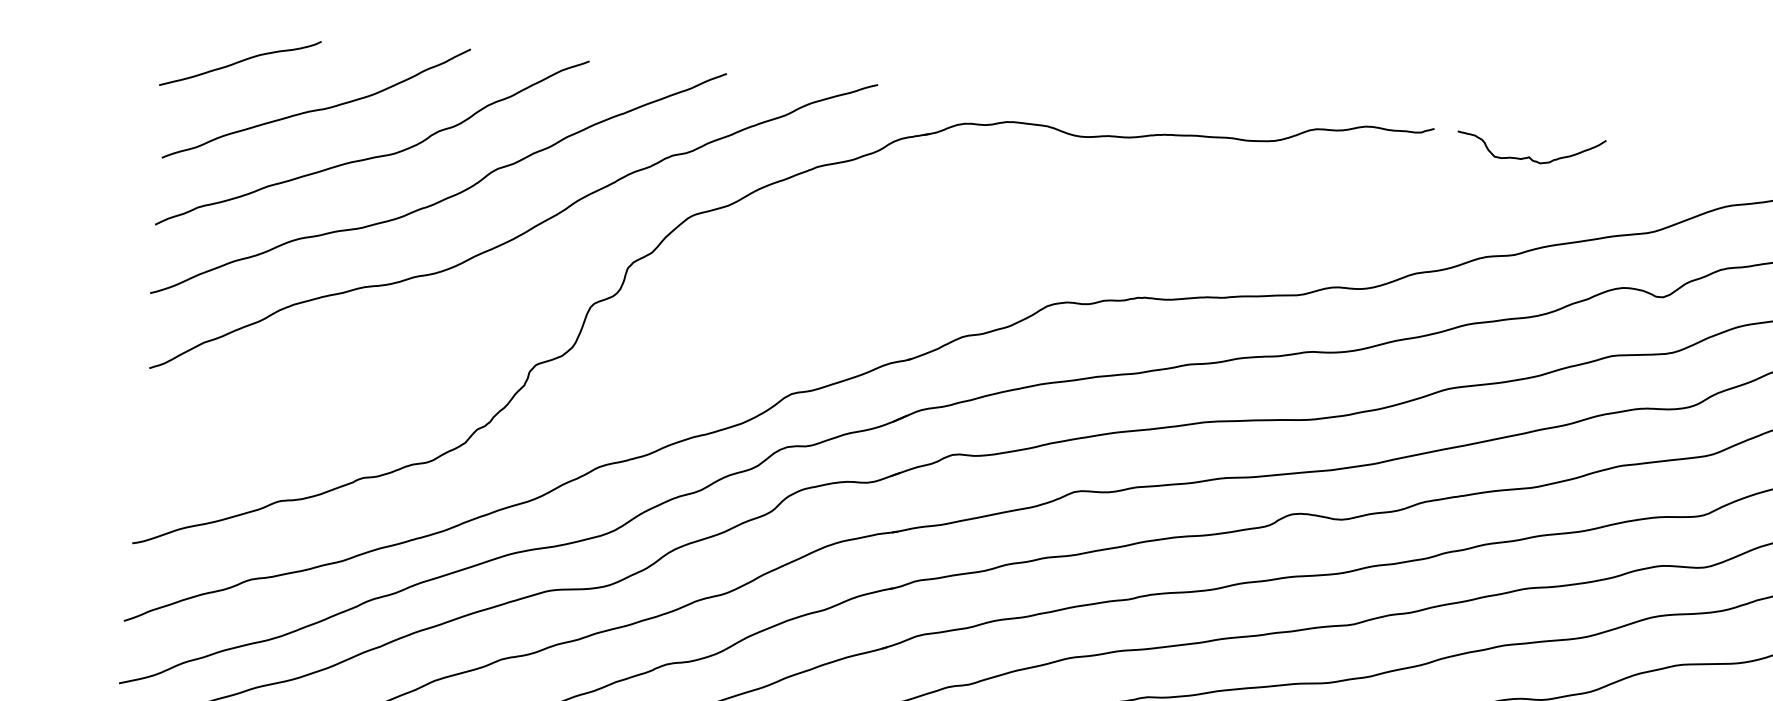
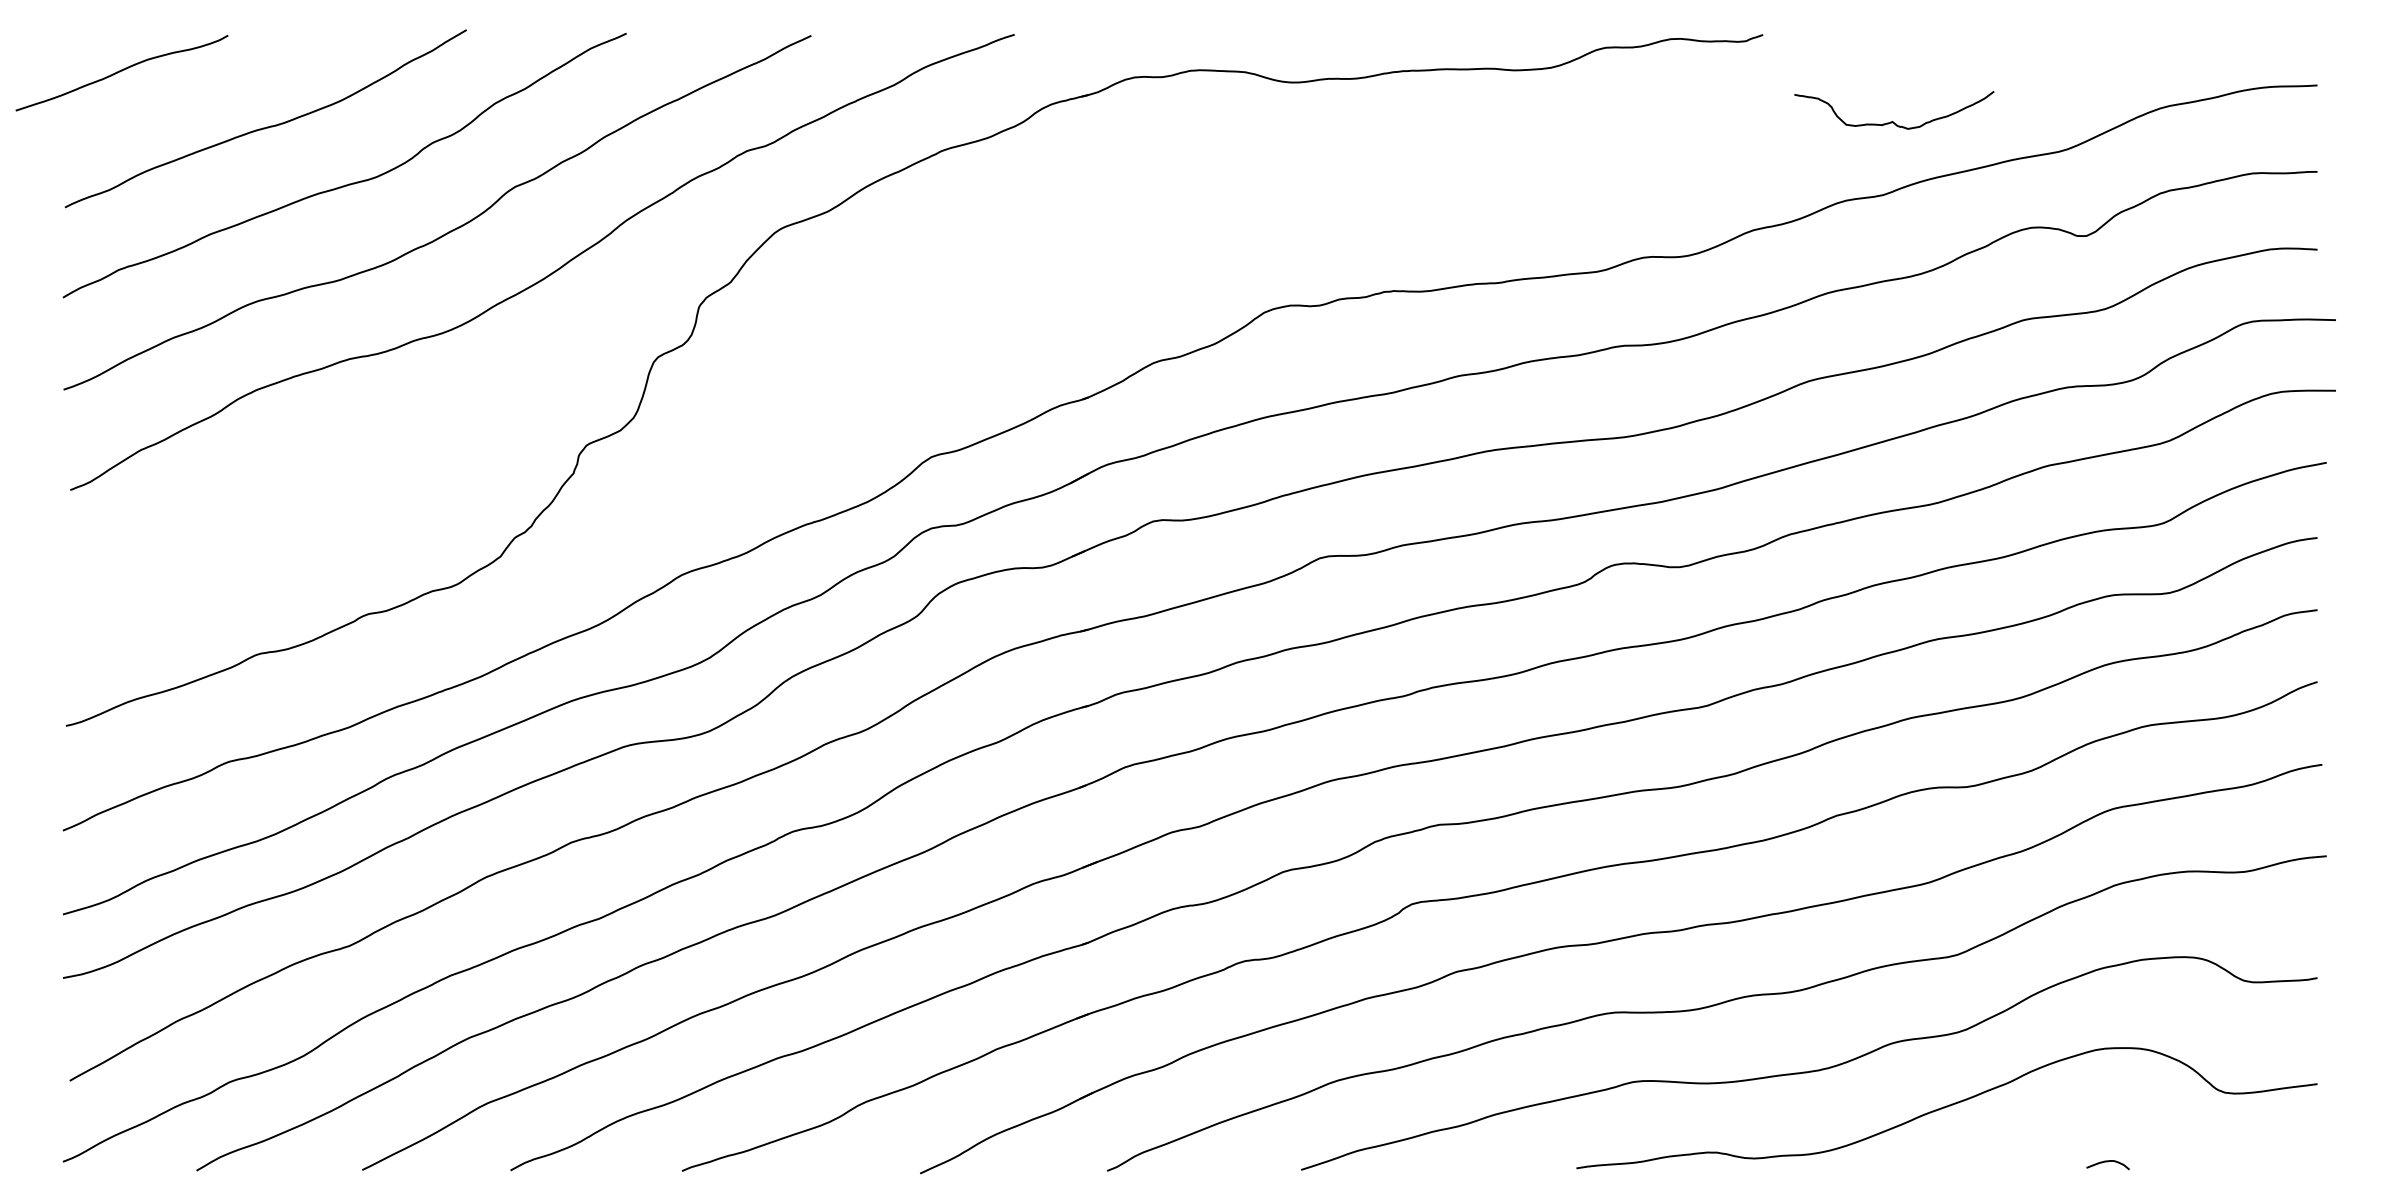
curve: (240, 62) -> (121, 71), moved
curve: (1529, 157) -> (1893, 121), moved

